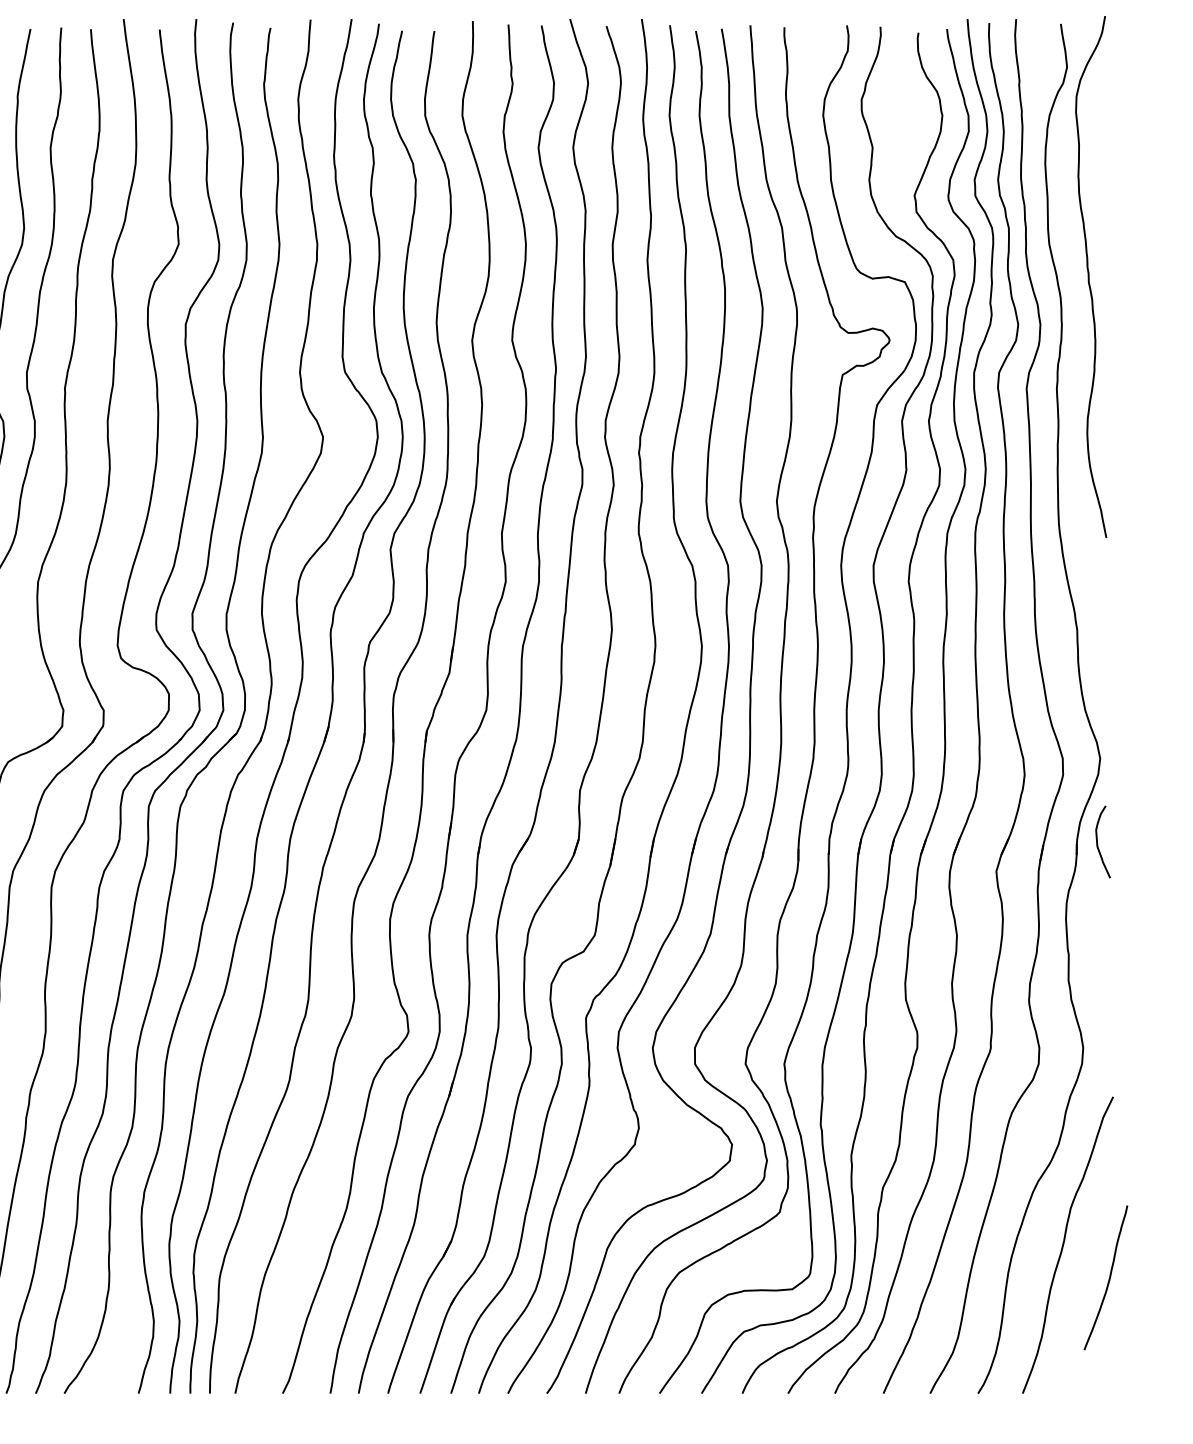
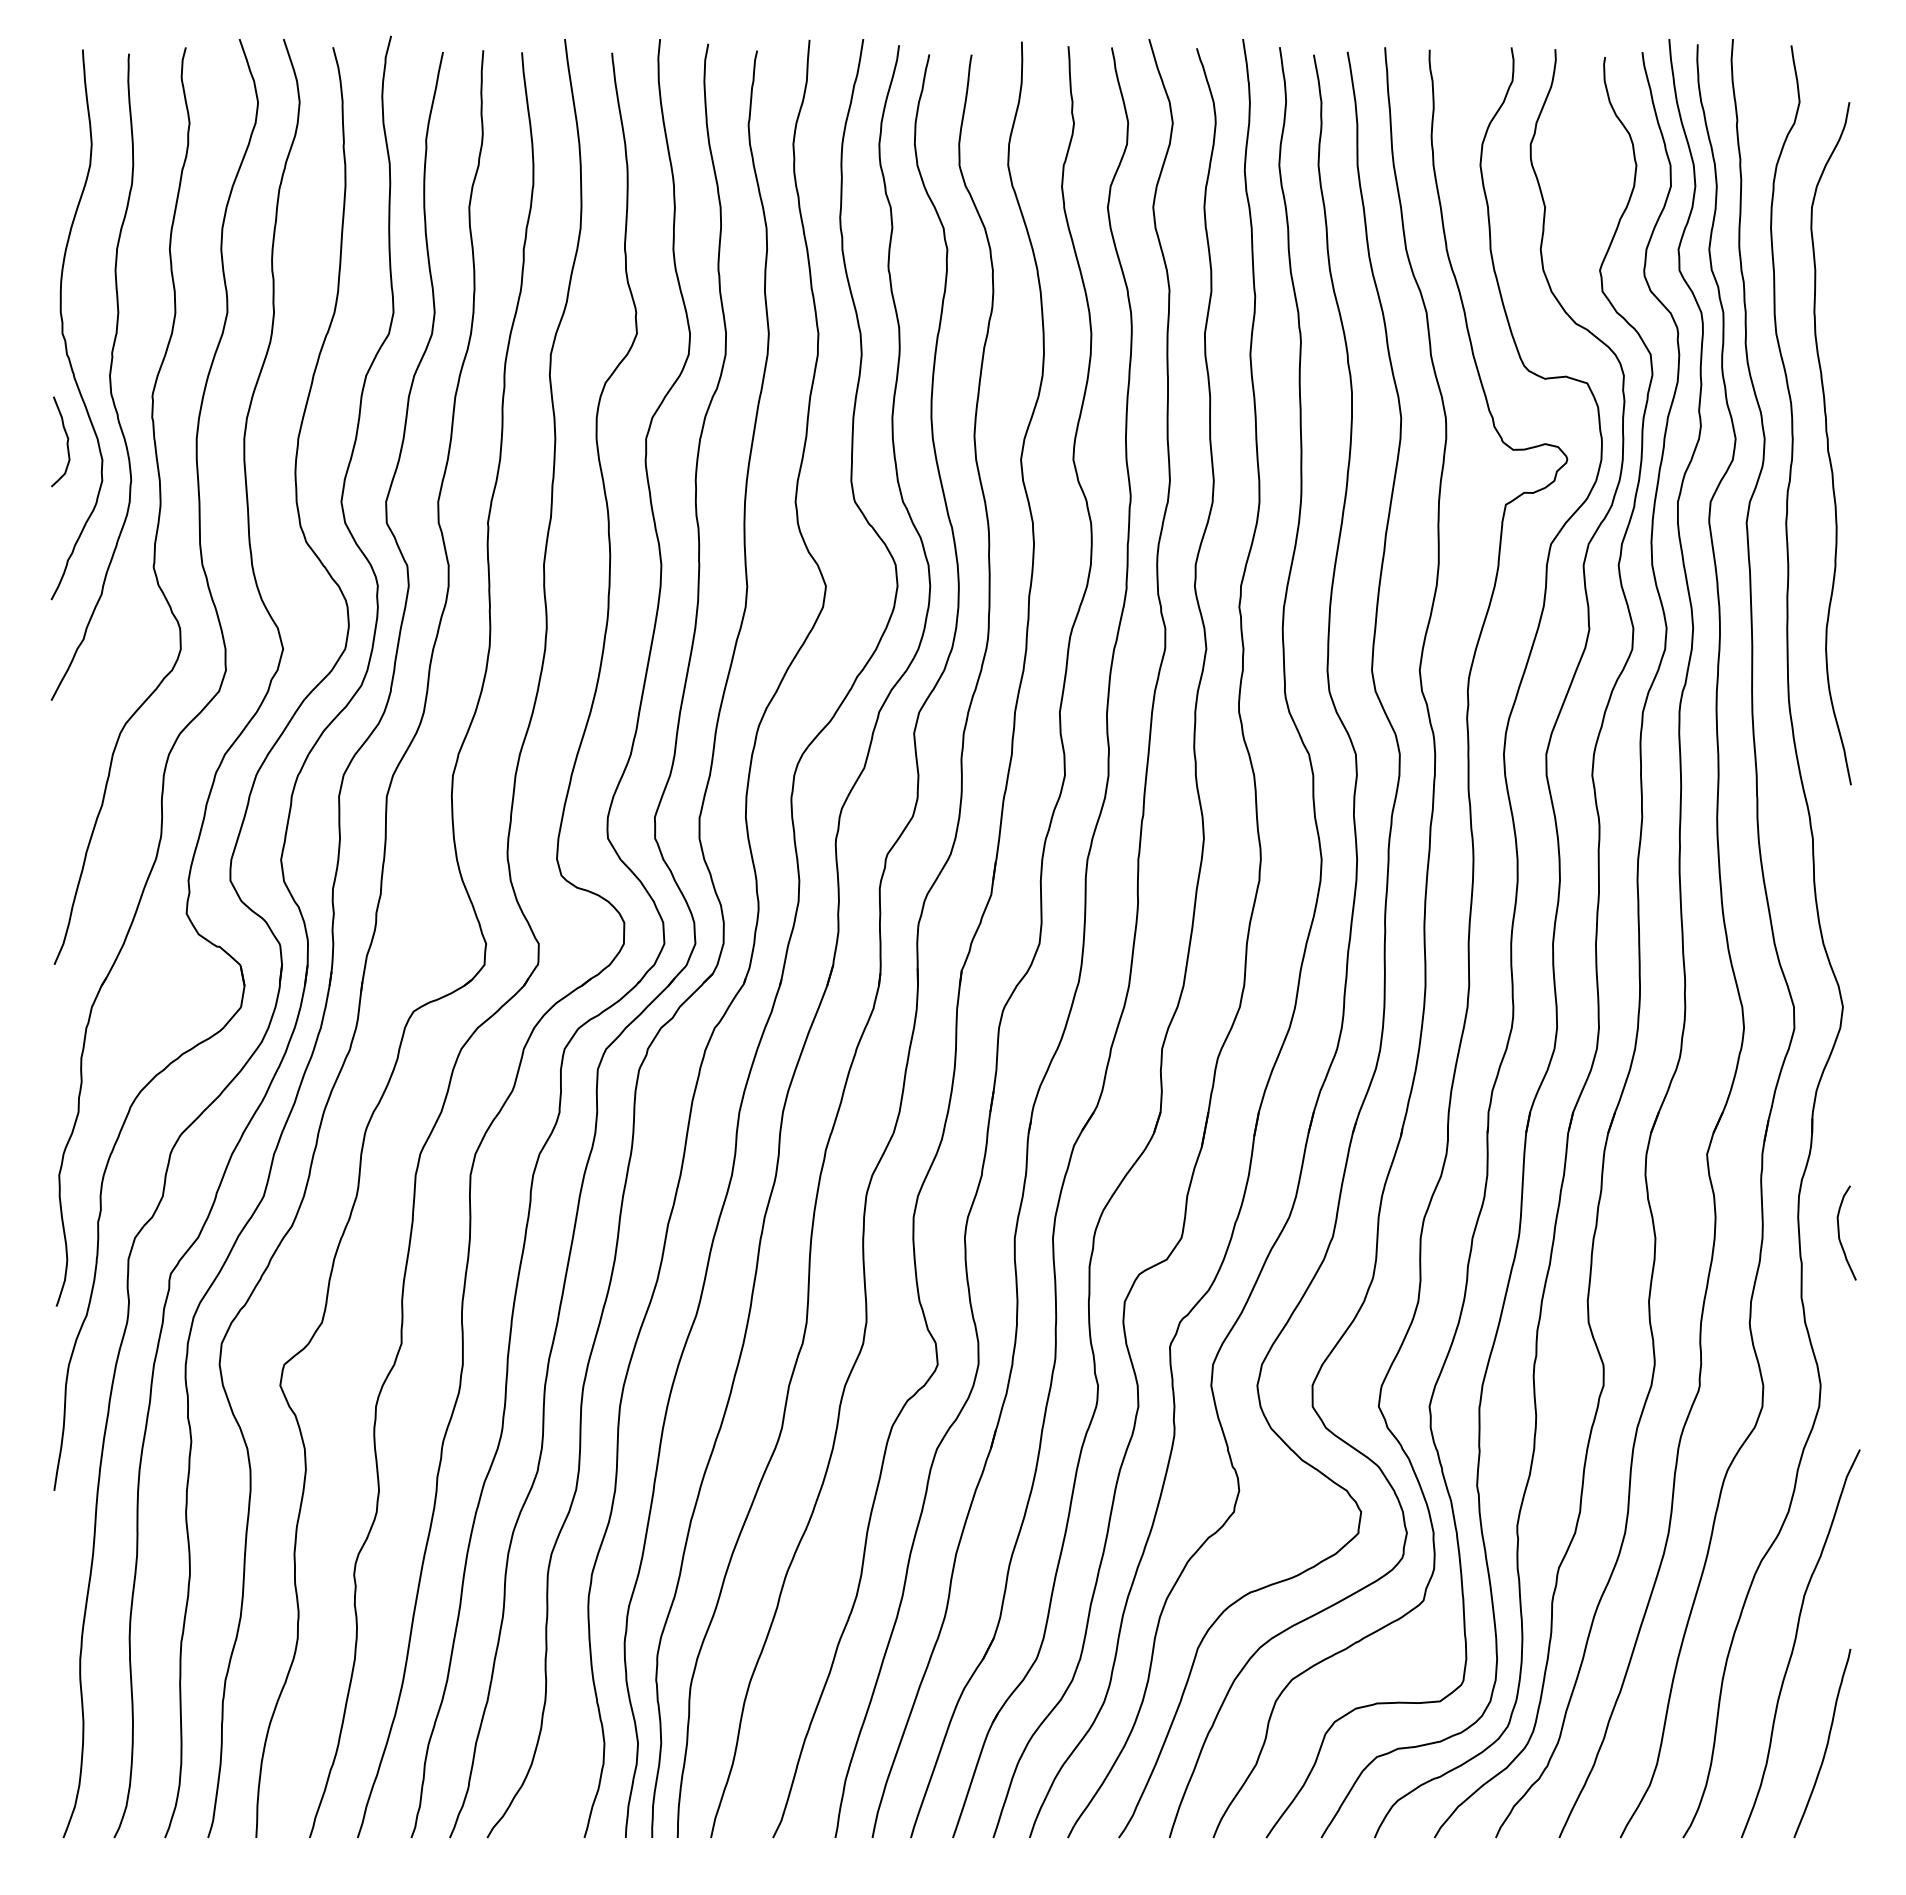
curve: (1089, 276) -> (1828, 443), moved
curve: (1097, 841) -> (1839, 1232), moved
curve: (1109, 1277) -> (1826, 1743), moved

